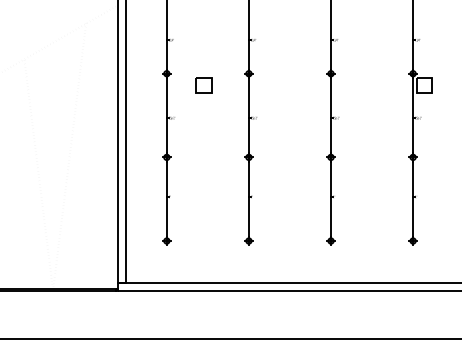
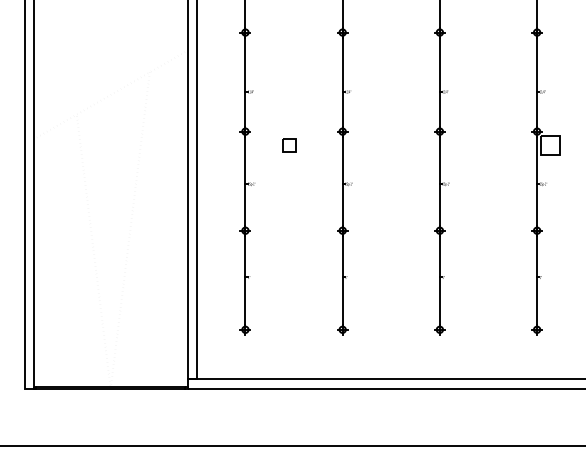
part: (203, 85) -> (288, 145), size x0.7

